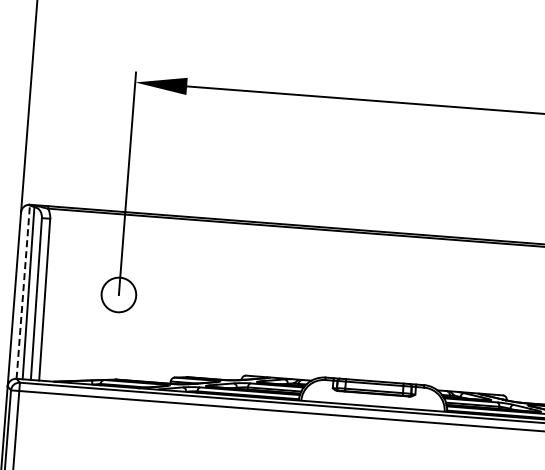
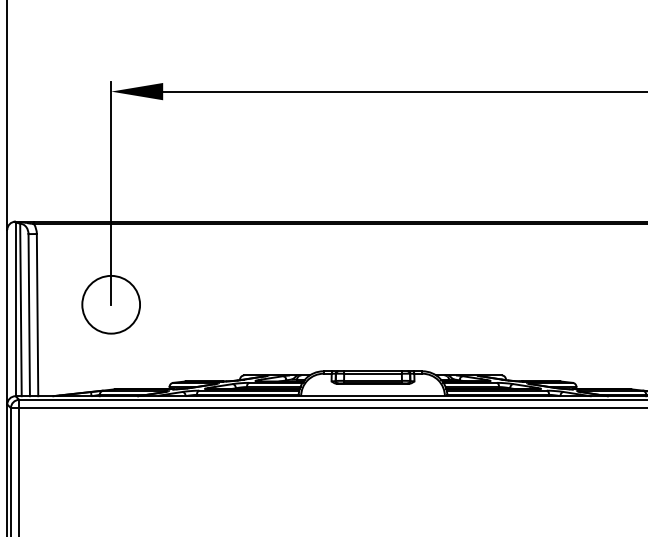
line: (23, 291) -> (15, 308), dashed -> solid
circle: (119, 294) -> (111, 304), size x1.67

